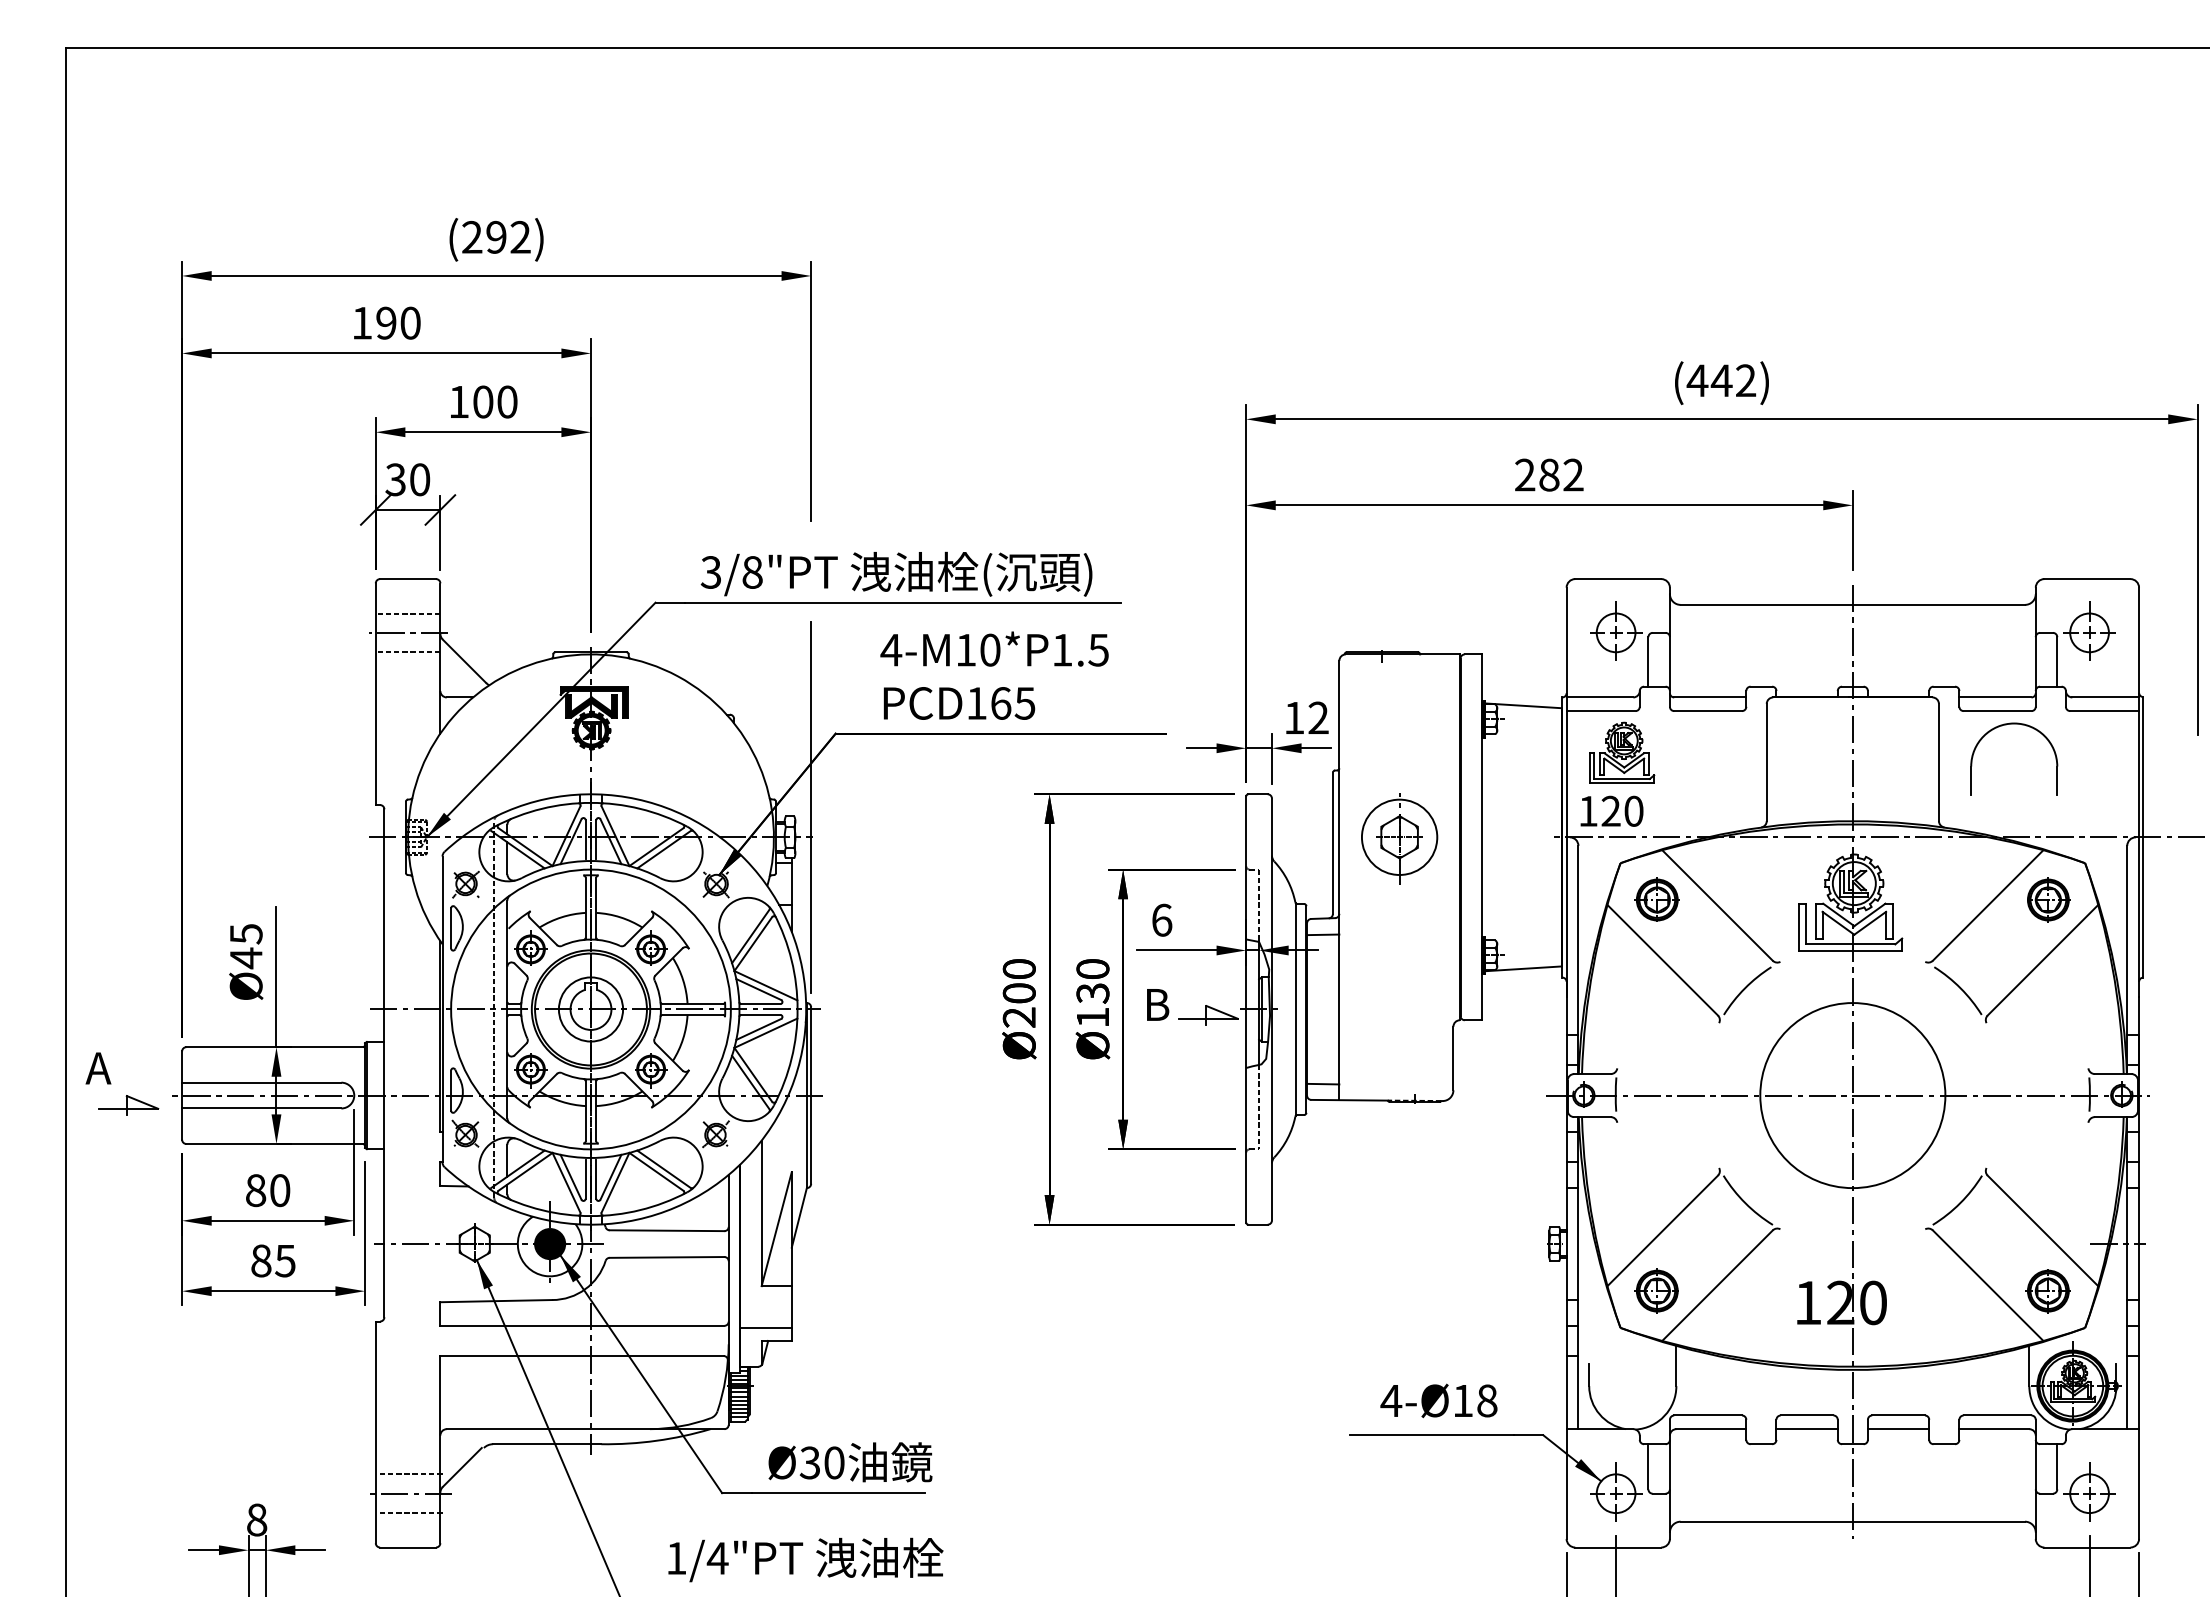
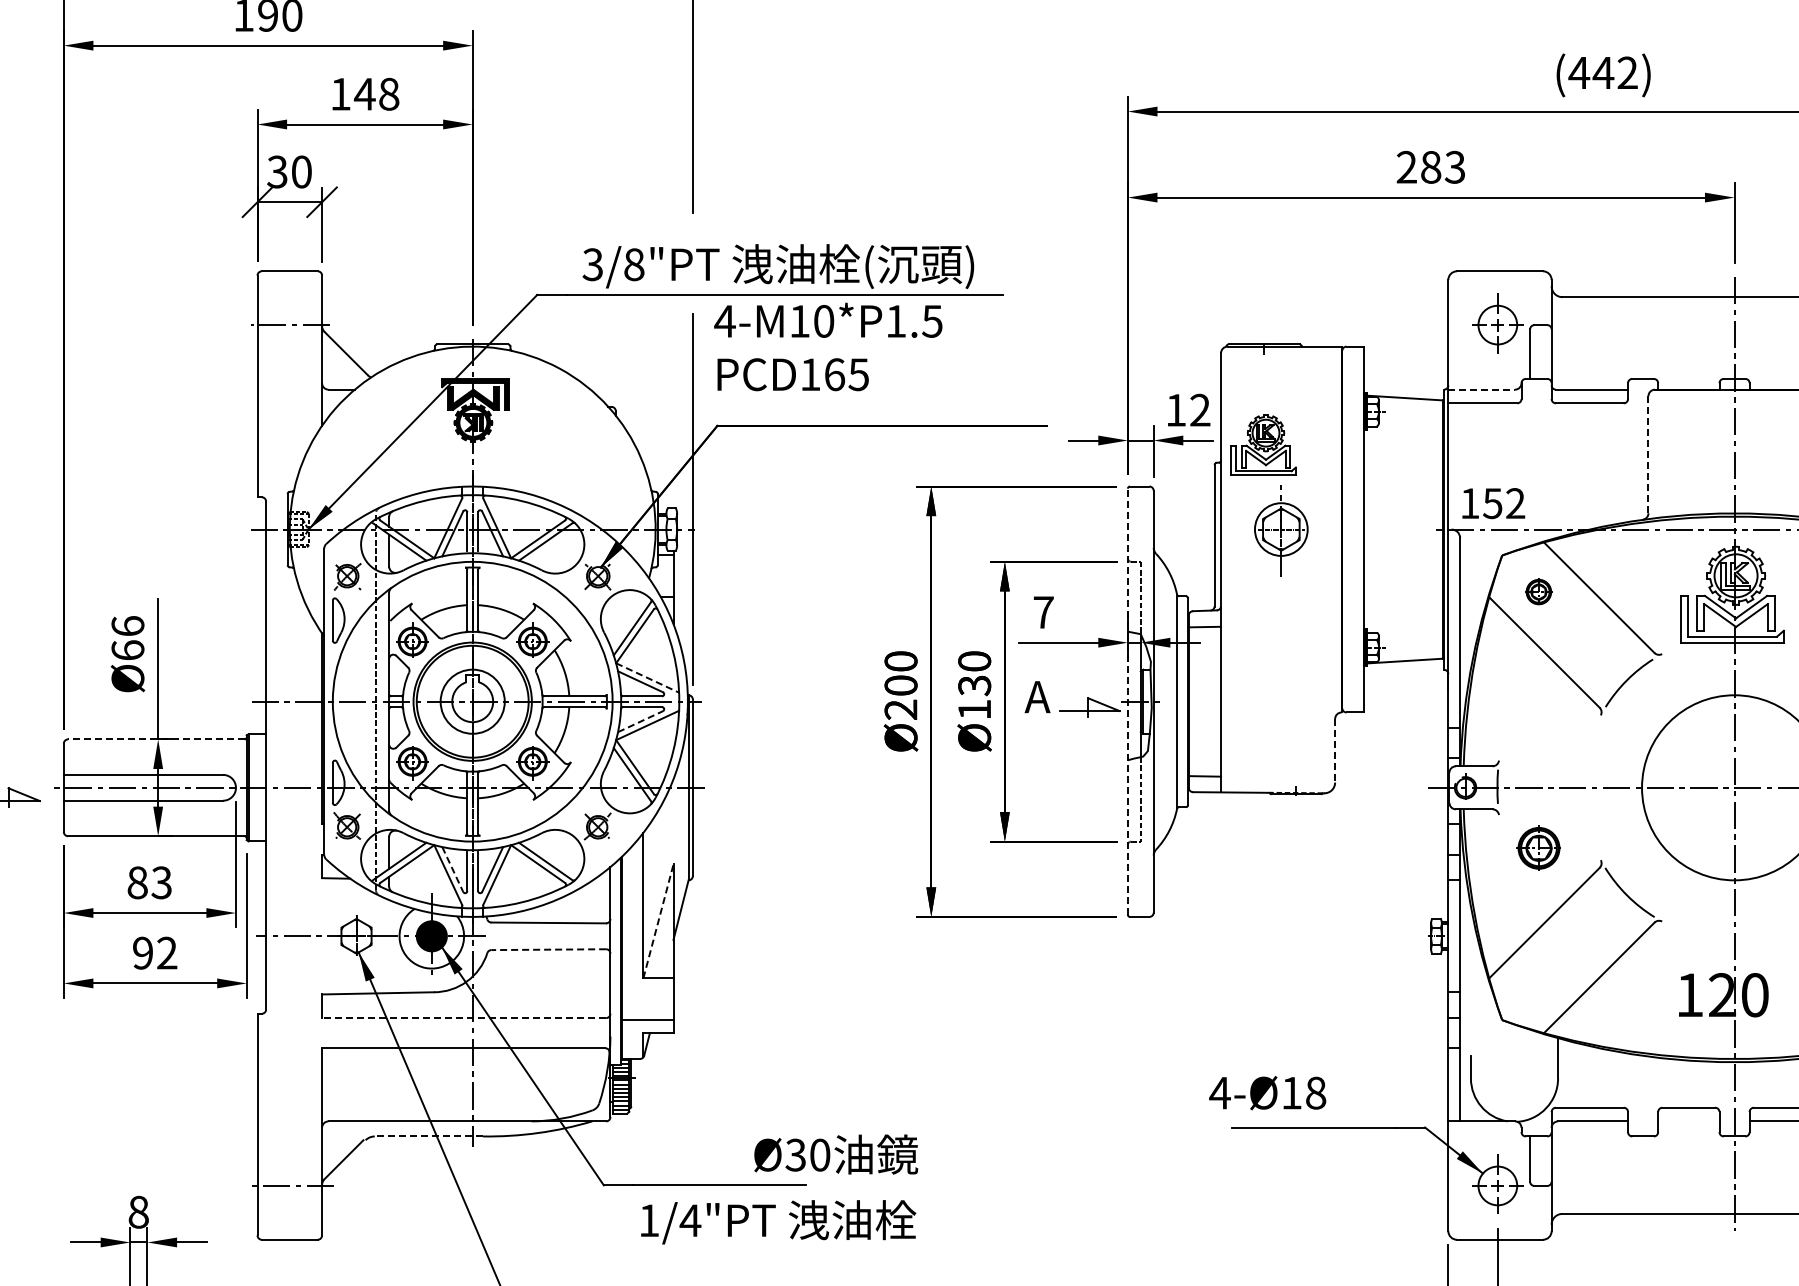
text: (494, 401) -> (376, 93), 100 -> 148
text: (1573, 475) -> (1455, 167), 282 -> 283
line: (407, 613) -> (289, 305), removed
line: (407, 652) -> (289, 344), removed
text: (994, 675) -> (828, 346), moved
line: (1600, 697) -> (1482, 389), solid -> dashed
part: (1622, 752) -> (1264, 444), moved
line: (1766, 762) -> (1648, 454), solid -> dashed
text: (1622, 810) -> (1504, 502), 120 -> 152
circle: (1399, 836) -> (1281, 528), size x0.7
part: (1656, 899) -> (1538, 591), size x0.6
text: (1162, 919) -> (1044, 611), 6 -> 7
text: (245, 946) -> (127, 638), Ø45 -> Ø66
line: (765, 985) -> (647, 677), solid -> dashed
text: (1156, 1004) -> (1038, 696), B -> A
line: (1246, 1009) -> (1128, 701), solid -> dashed
line: (758, 1029) -> (640, 721), solid -> dashed
line: (274, 1047) -> (156, 739), solid -> dashed
line: (1453, 1058) -> (1335, 750), solid -> dashed
line: (571, 1177) -> (453, 869), solid -> dashed
text: (279, 1190) -> (161, 882), 80 -> 83
line: (776, 1229) -> (658, 921), solid -> dashed
line: (666, 1257) -> (548, 949), solid -> dashed
text: (273, 1260) -> (155, 952), 85 -> 92
part: (1656, 1290) -> (1538, 847), moved
line: (581, 1325) -> (463, 1017), solid -> dashed
text: (1438, 1400) -> (1267, 1092), moved
line: (1806, 1429) -> (1688, 1121), removed
line: (546, 1444) -> (428, 1136), solid -> dashed
text: (850, 1462) -> (836, 1154), moved
line: (409, 1474) -> (291, 1166), removed
line: (409, 1513) -> (291, 1205), removed
text: (805, 1559) -> (778, 1221), moved

